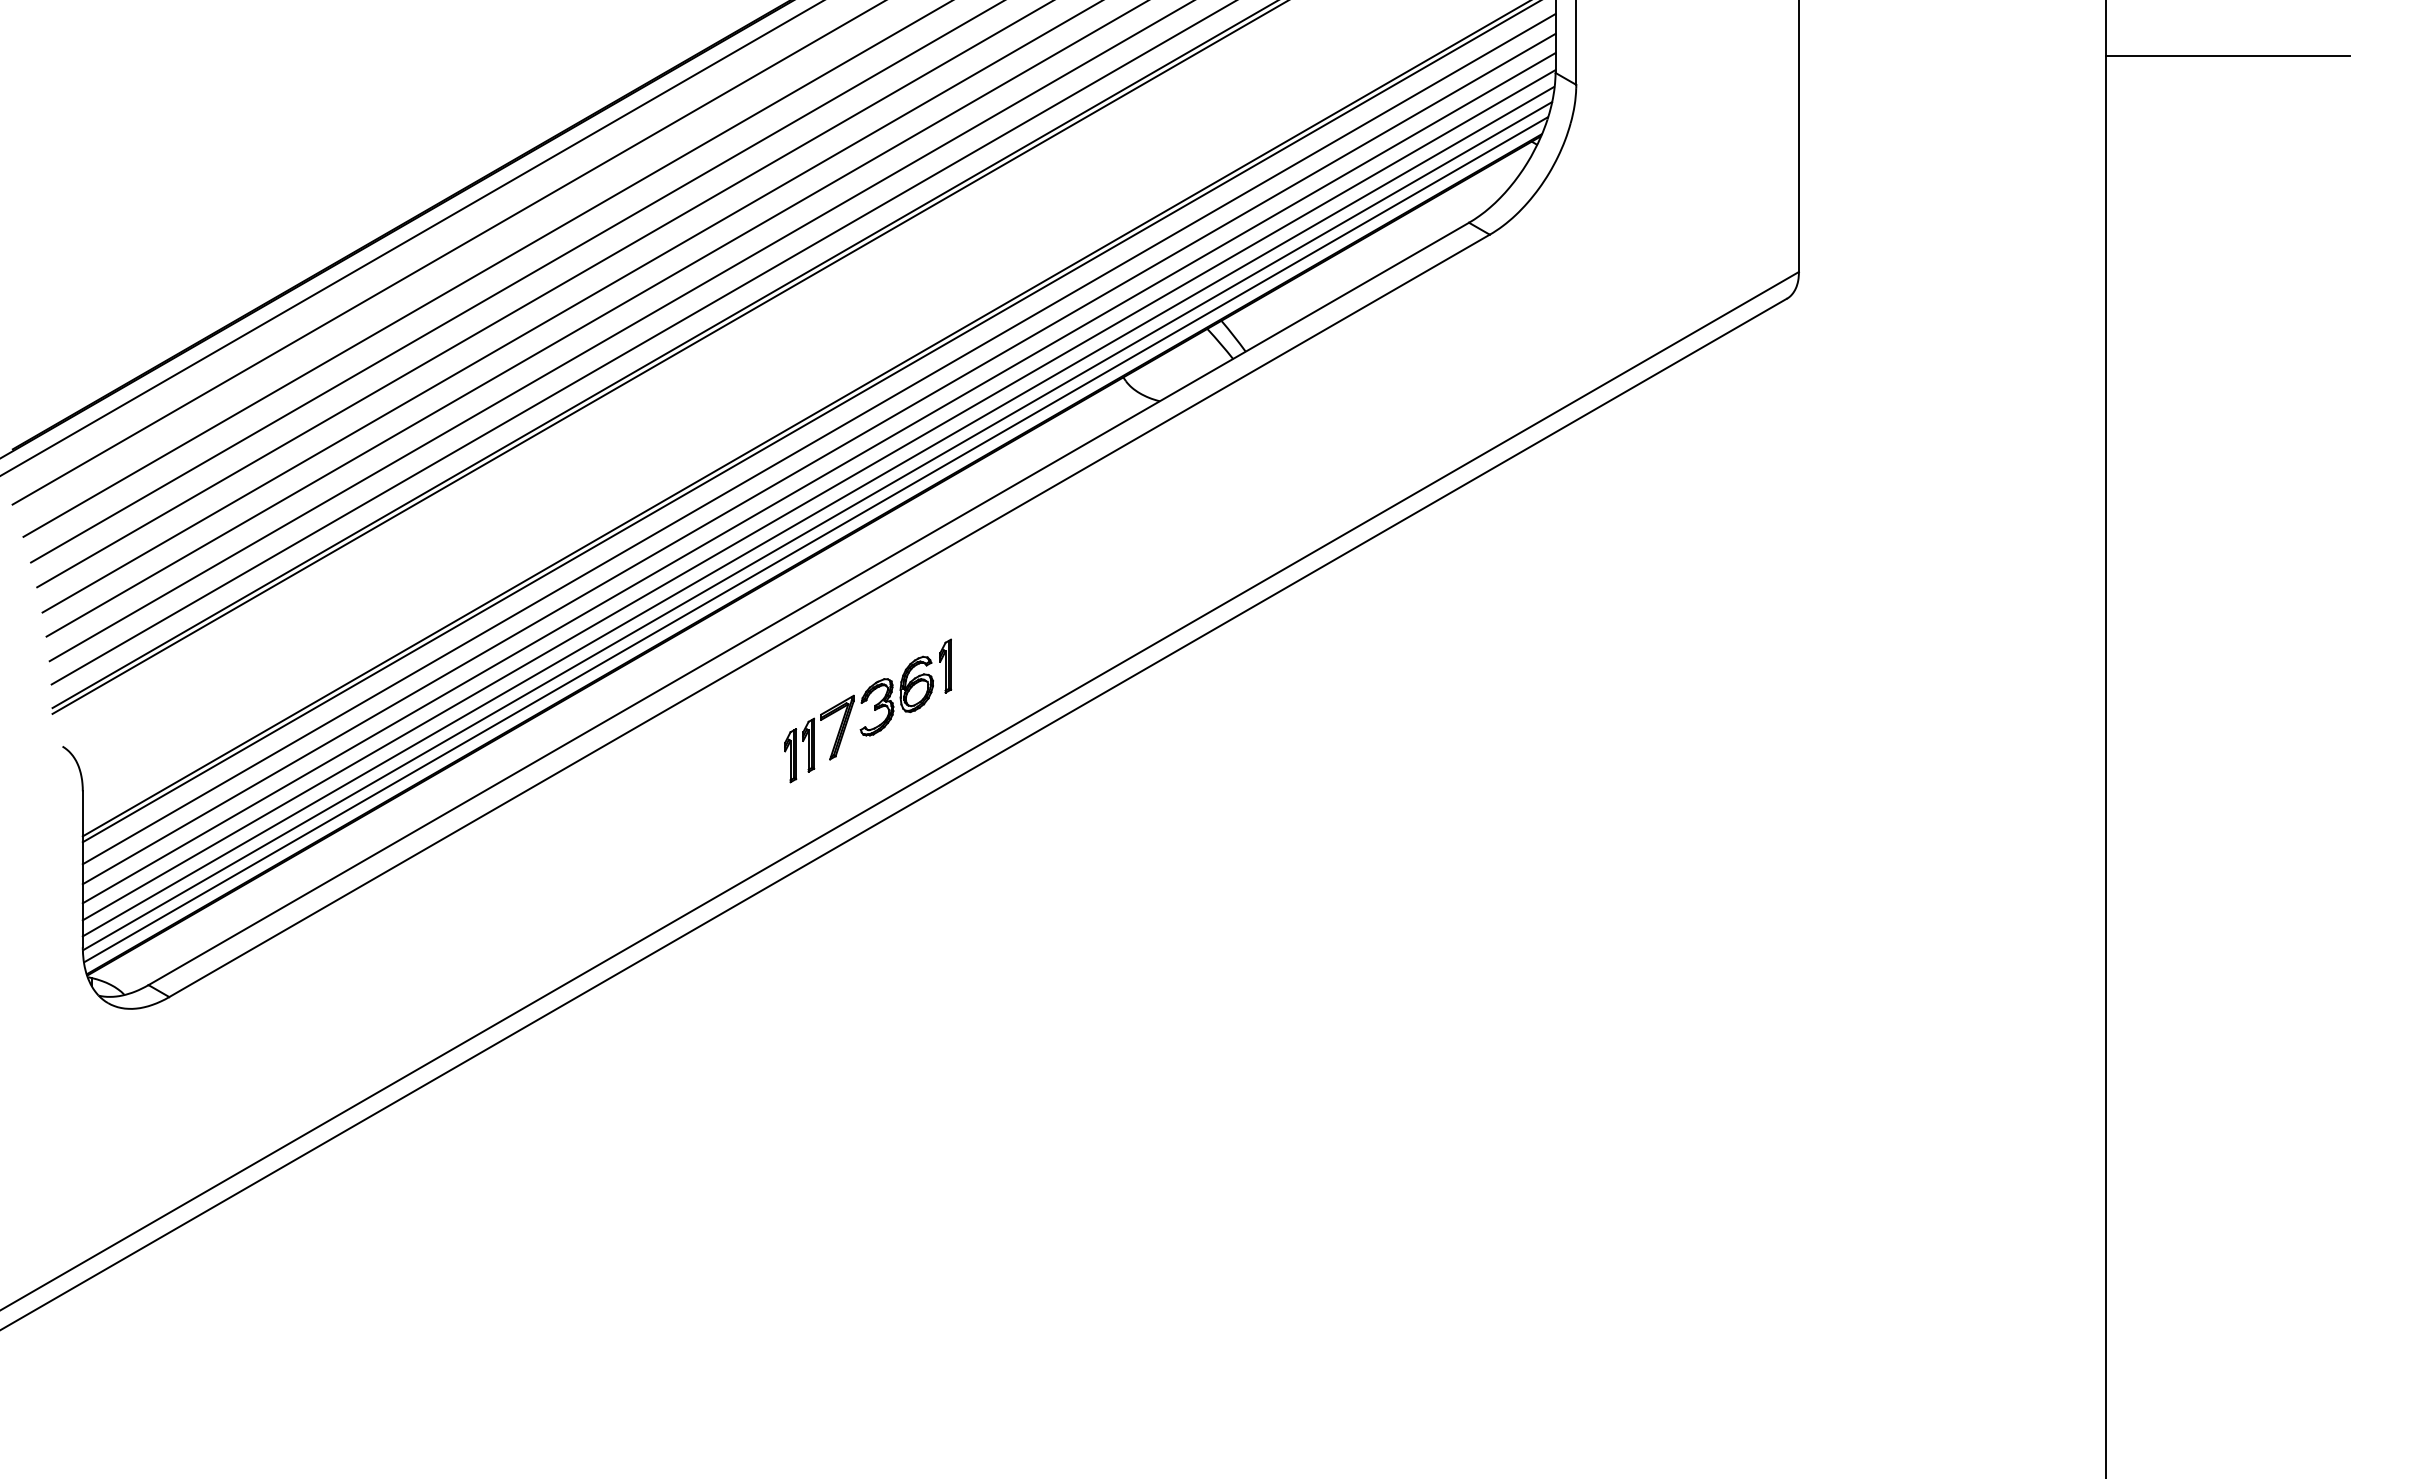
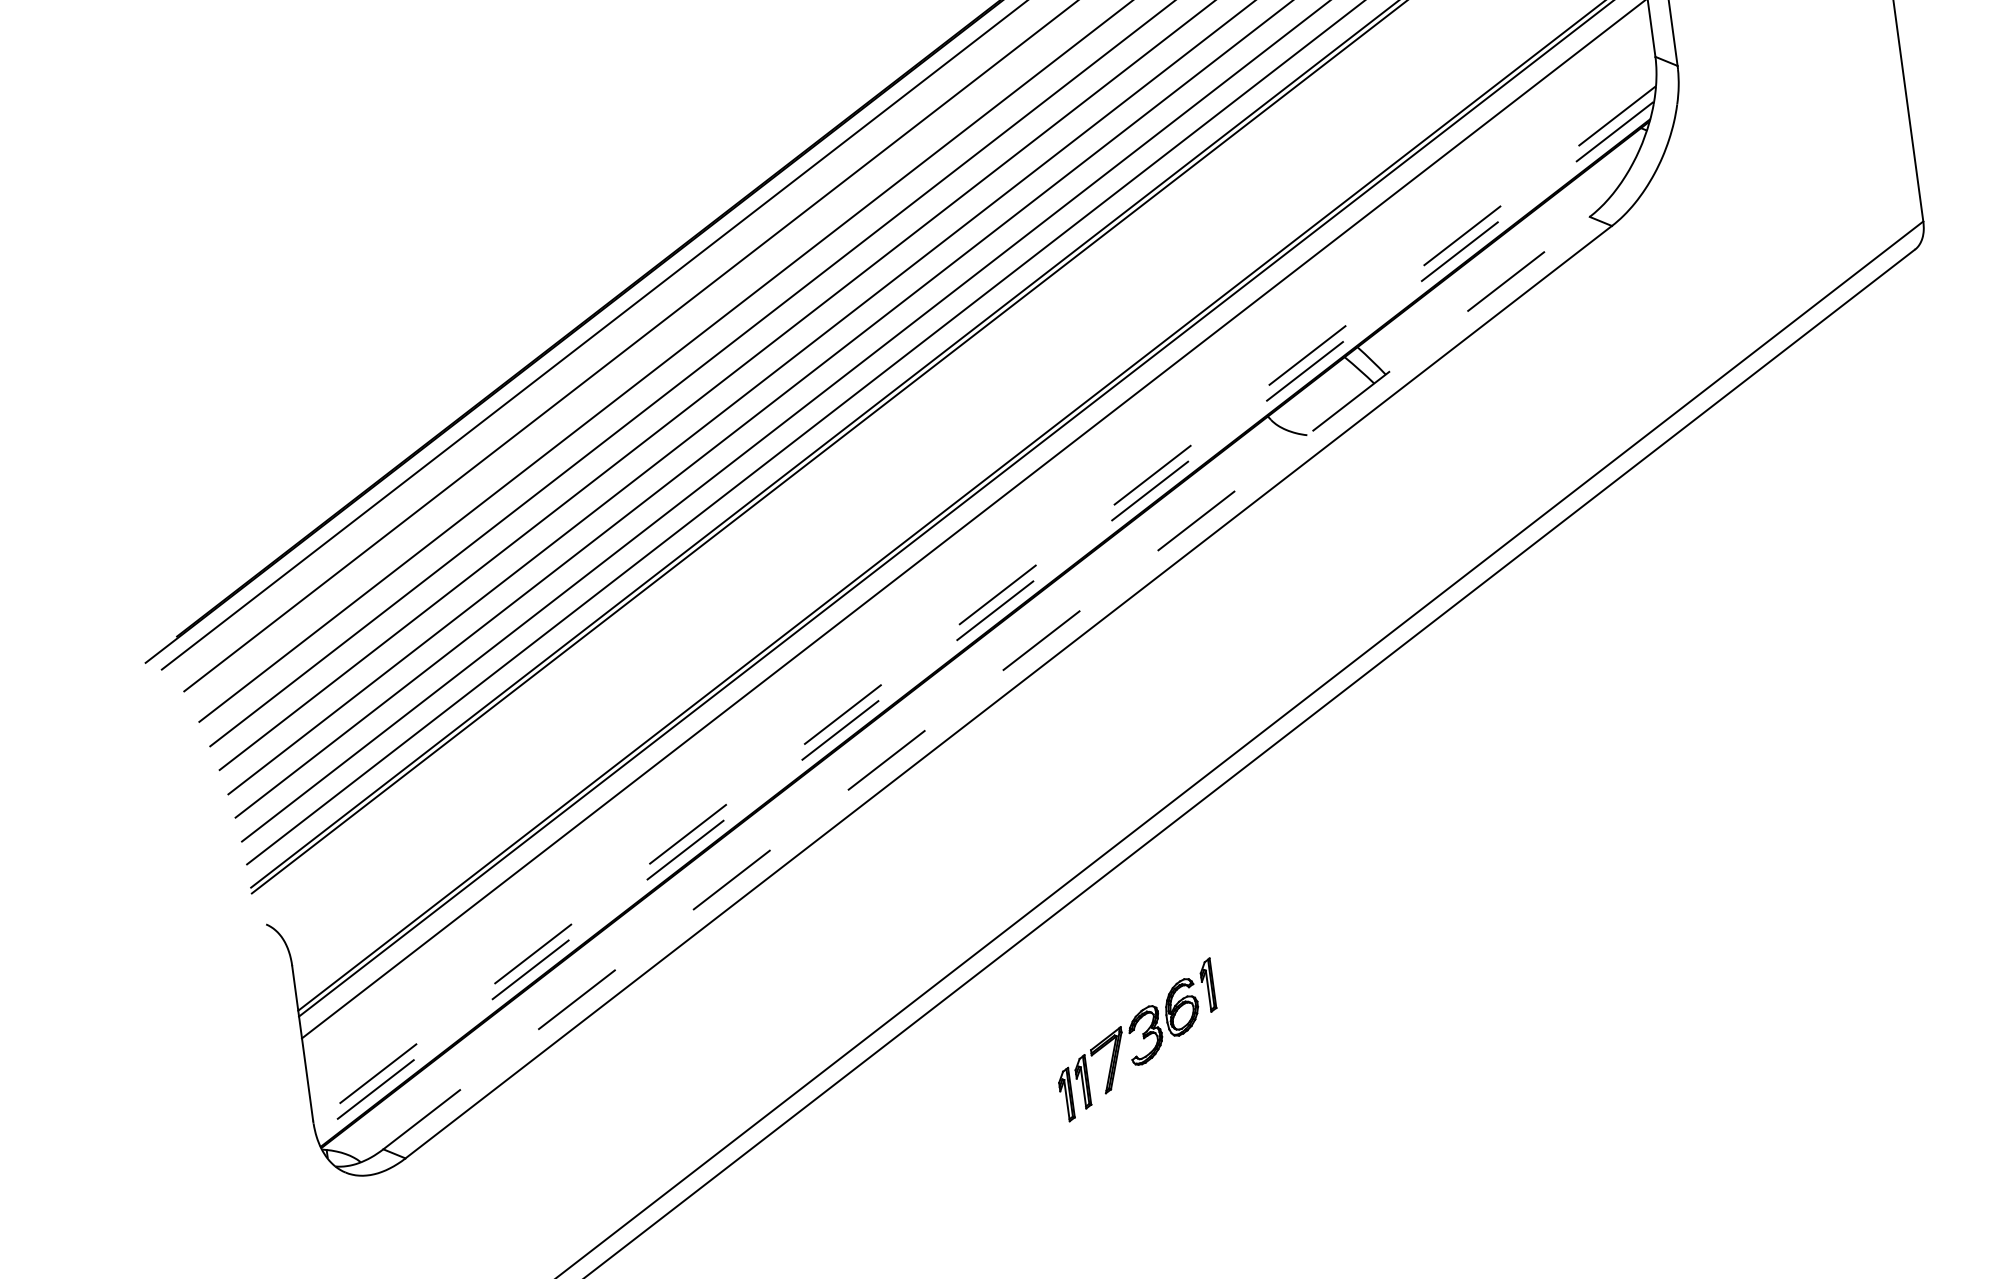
line: (818, 458) -> (976, 537), removed
line: (818, 478) -> (979, 557), removed
line: (818, 495) -> (981, 574), removed
line: (817, 511) -> (982, 590), removed
line: (817, 526) -> (984, 605), solid -> dashed
line: (816, 539) -> (985, 618), solid -> dashed
line: (809, 603) -> (987, 682), solid -> dashed
part: (868, 710) -> (1137, 1039), moved

